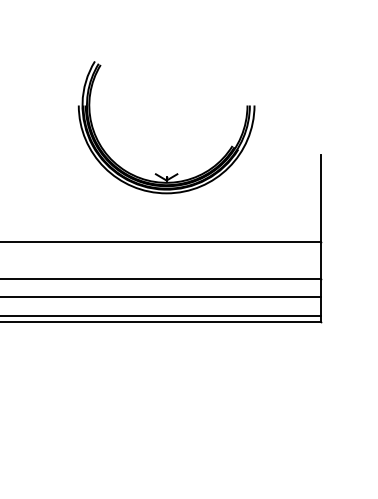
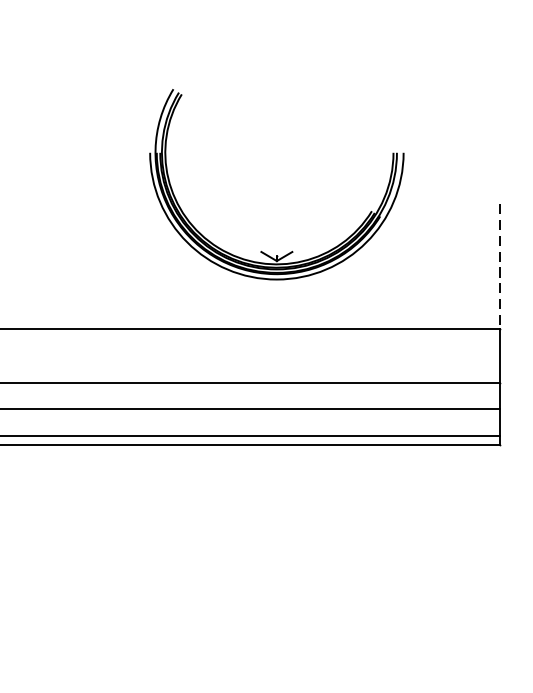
part: (156, 173) -> (262, 250), moved
line: (321, 198) -> (500, 266), solid -> dashed

